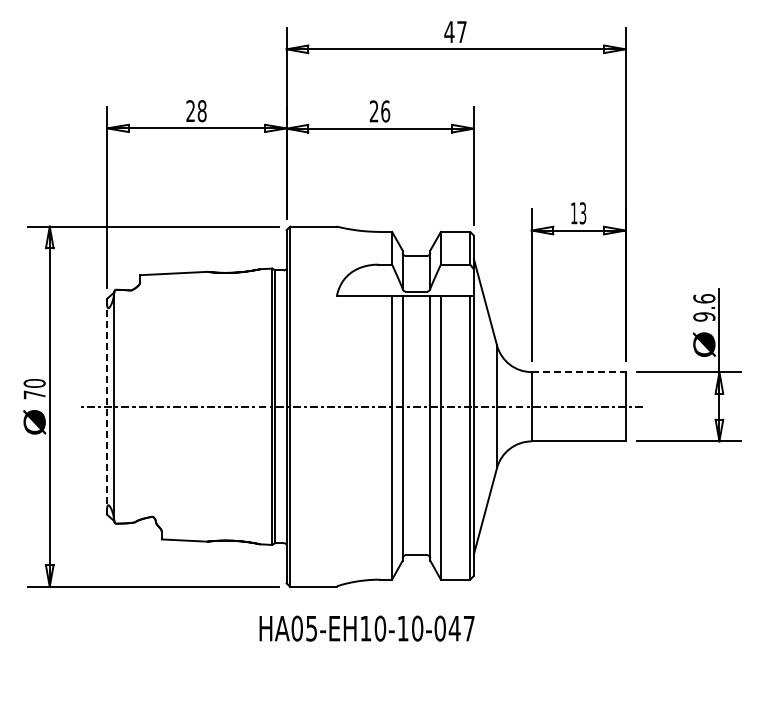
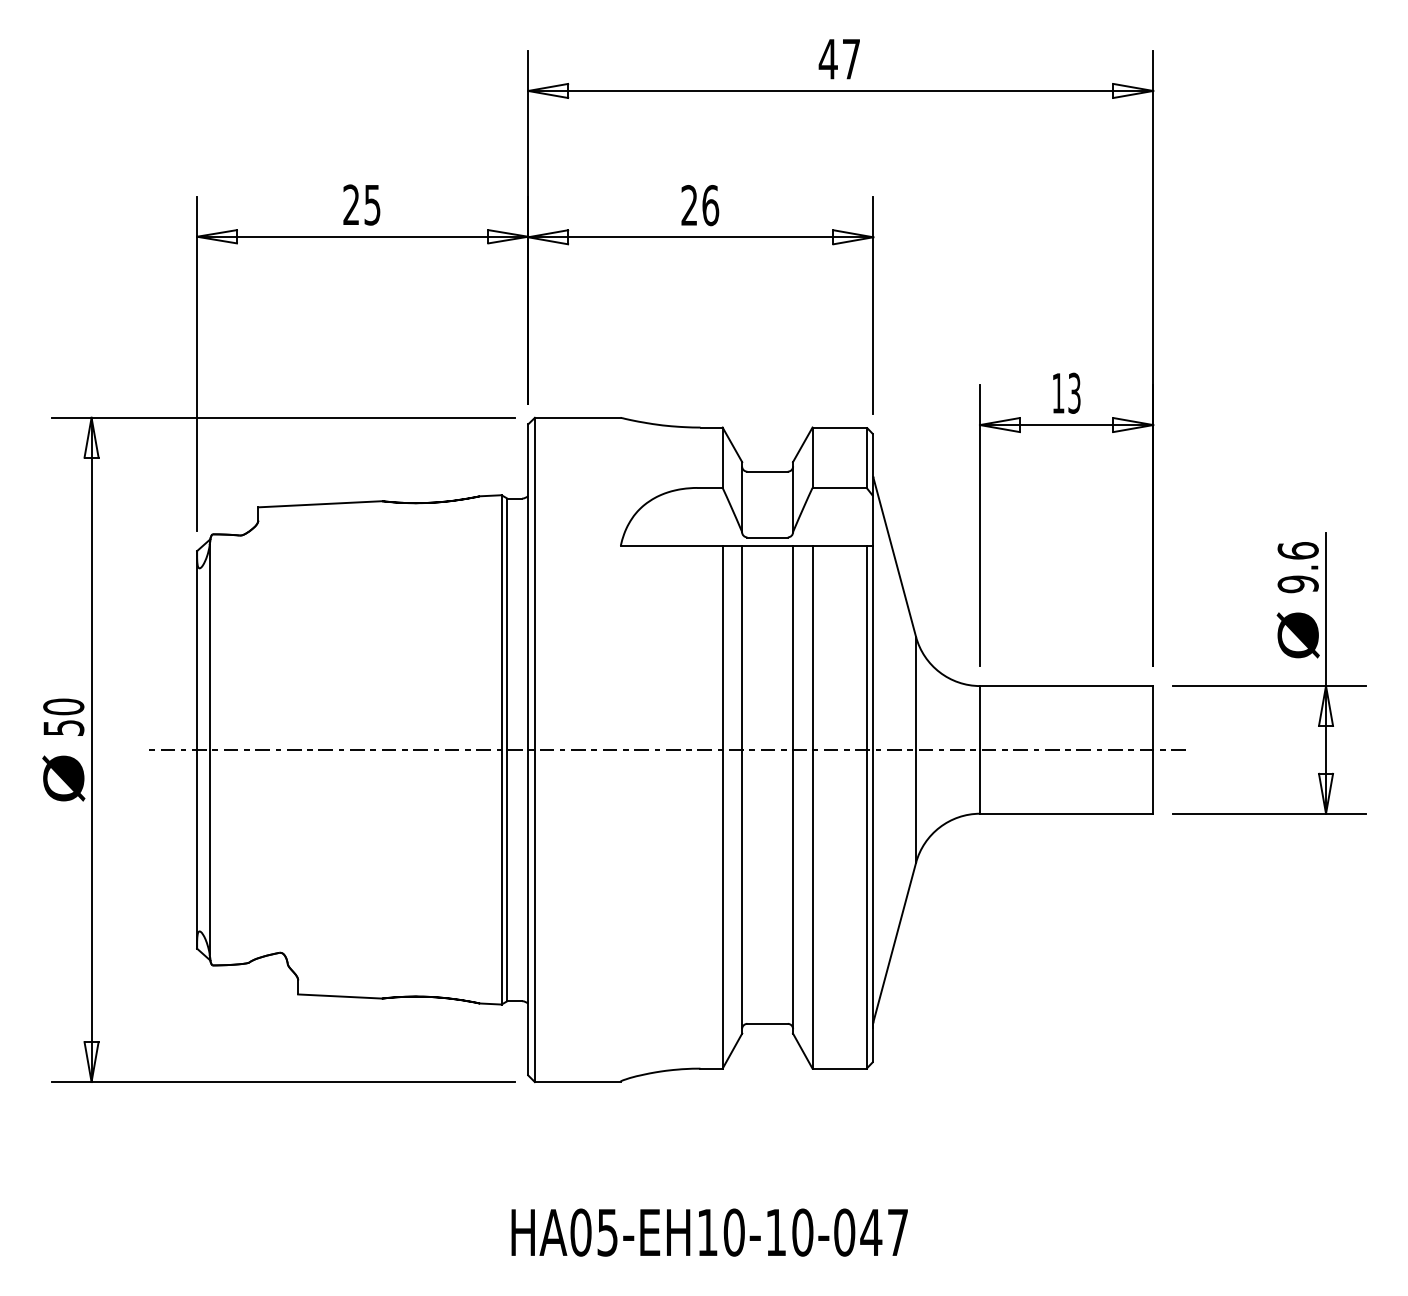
text: (201, 111) -> (371, 205), 28 -> 25
line: (578, 372) -> (1066, 686), dashed -> solid
text: (34, 394) -> (63, 727), 70 -> 50
line: (107, 406) -> (197, 749), dashed -> solid
text: (366, 628) -> (708, 1232), moved

